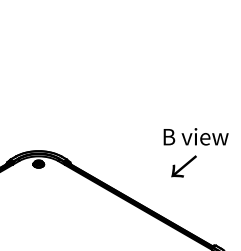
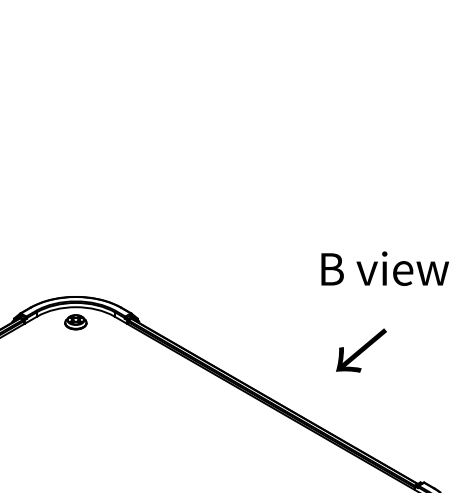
text: (183, 166) -> (360, 350), moved

